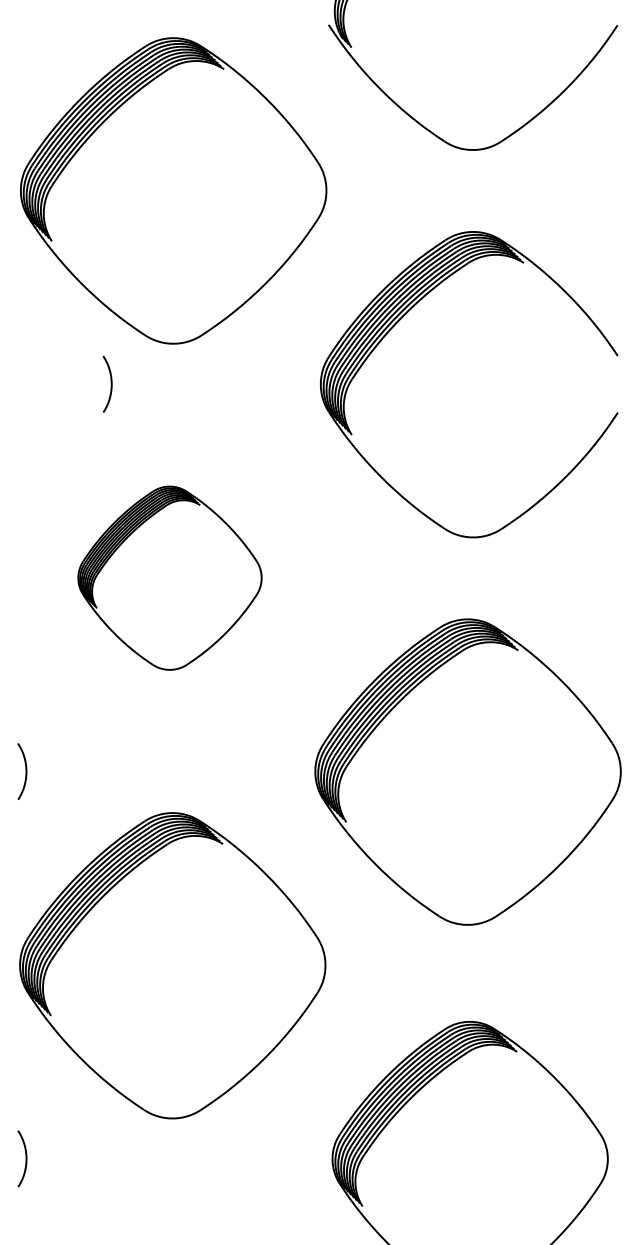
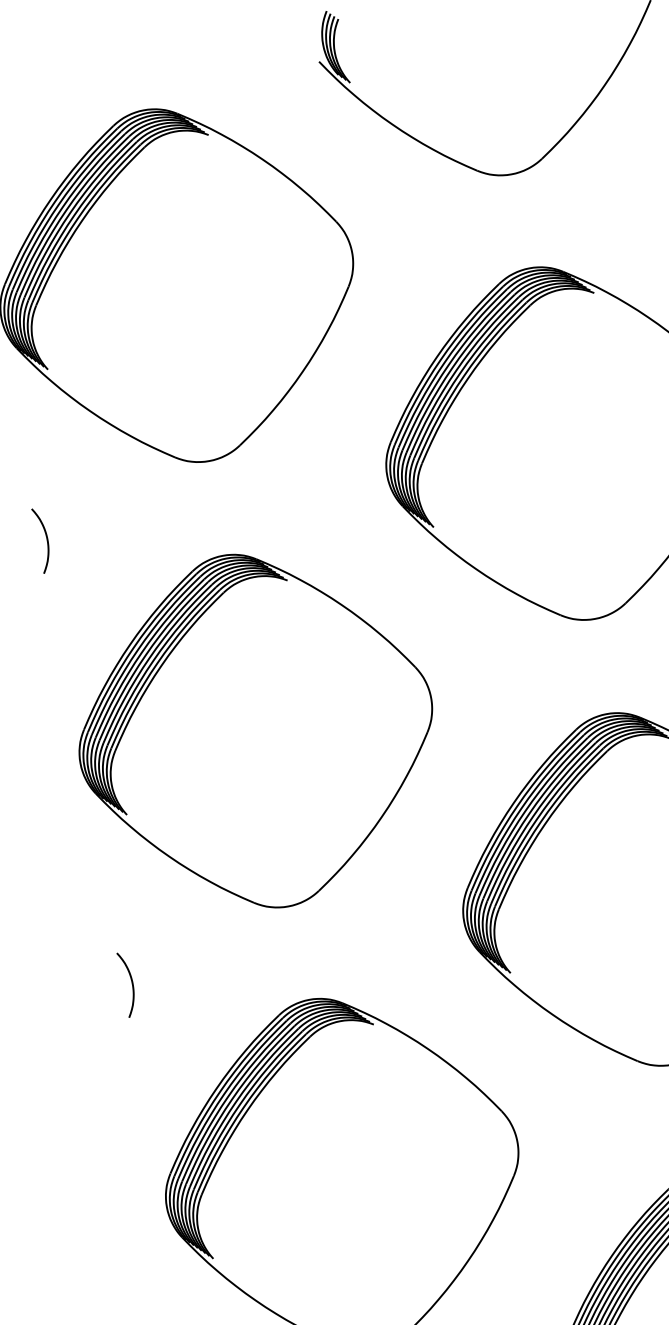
curve: (110, 384) -> (46, 540), moved
part: (169, 577) -> (255, 730), size x1.67

